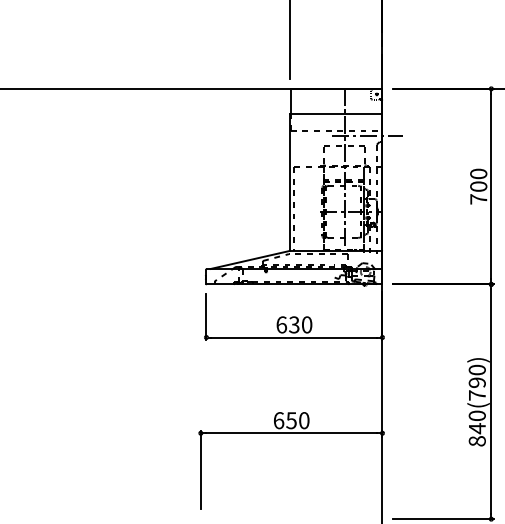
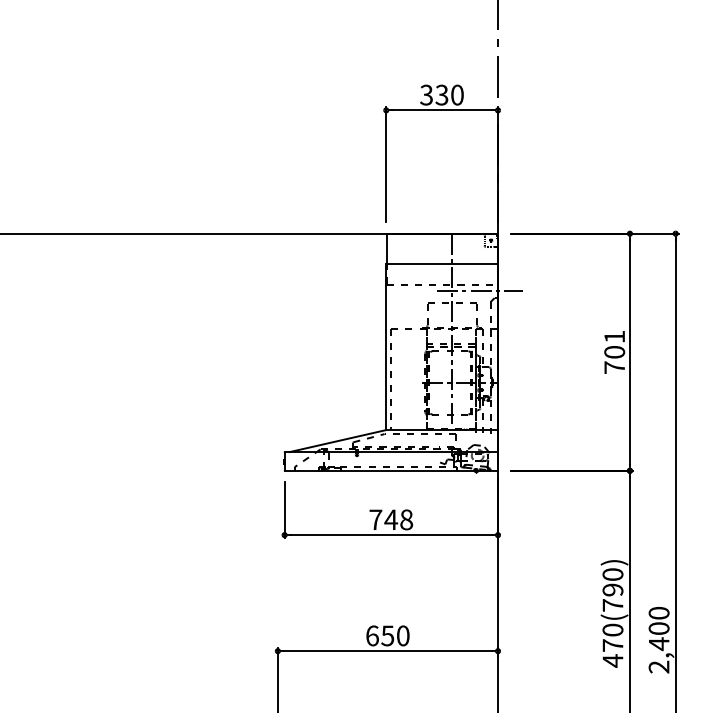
text: (478, 173) -> (614, 336), 700 -> 701
text: (294, 324) -> (391, 519), 630 -> 748
text: (476, 434) -> (612, 652), 840(790) -> 470(790)

